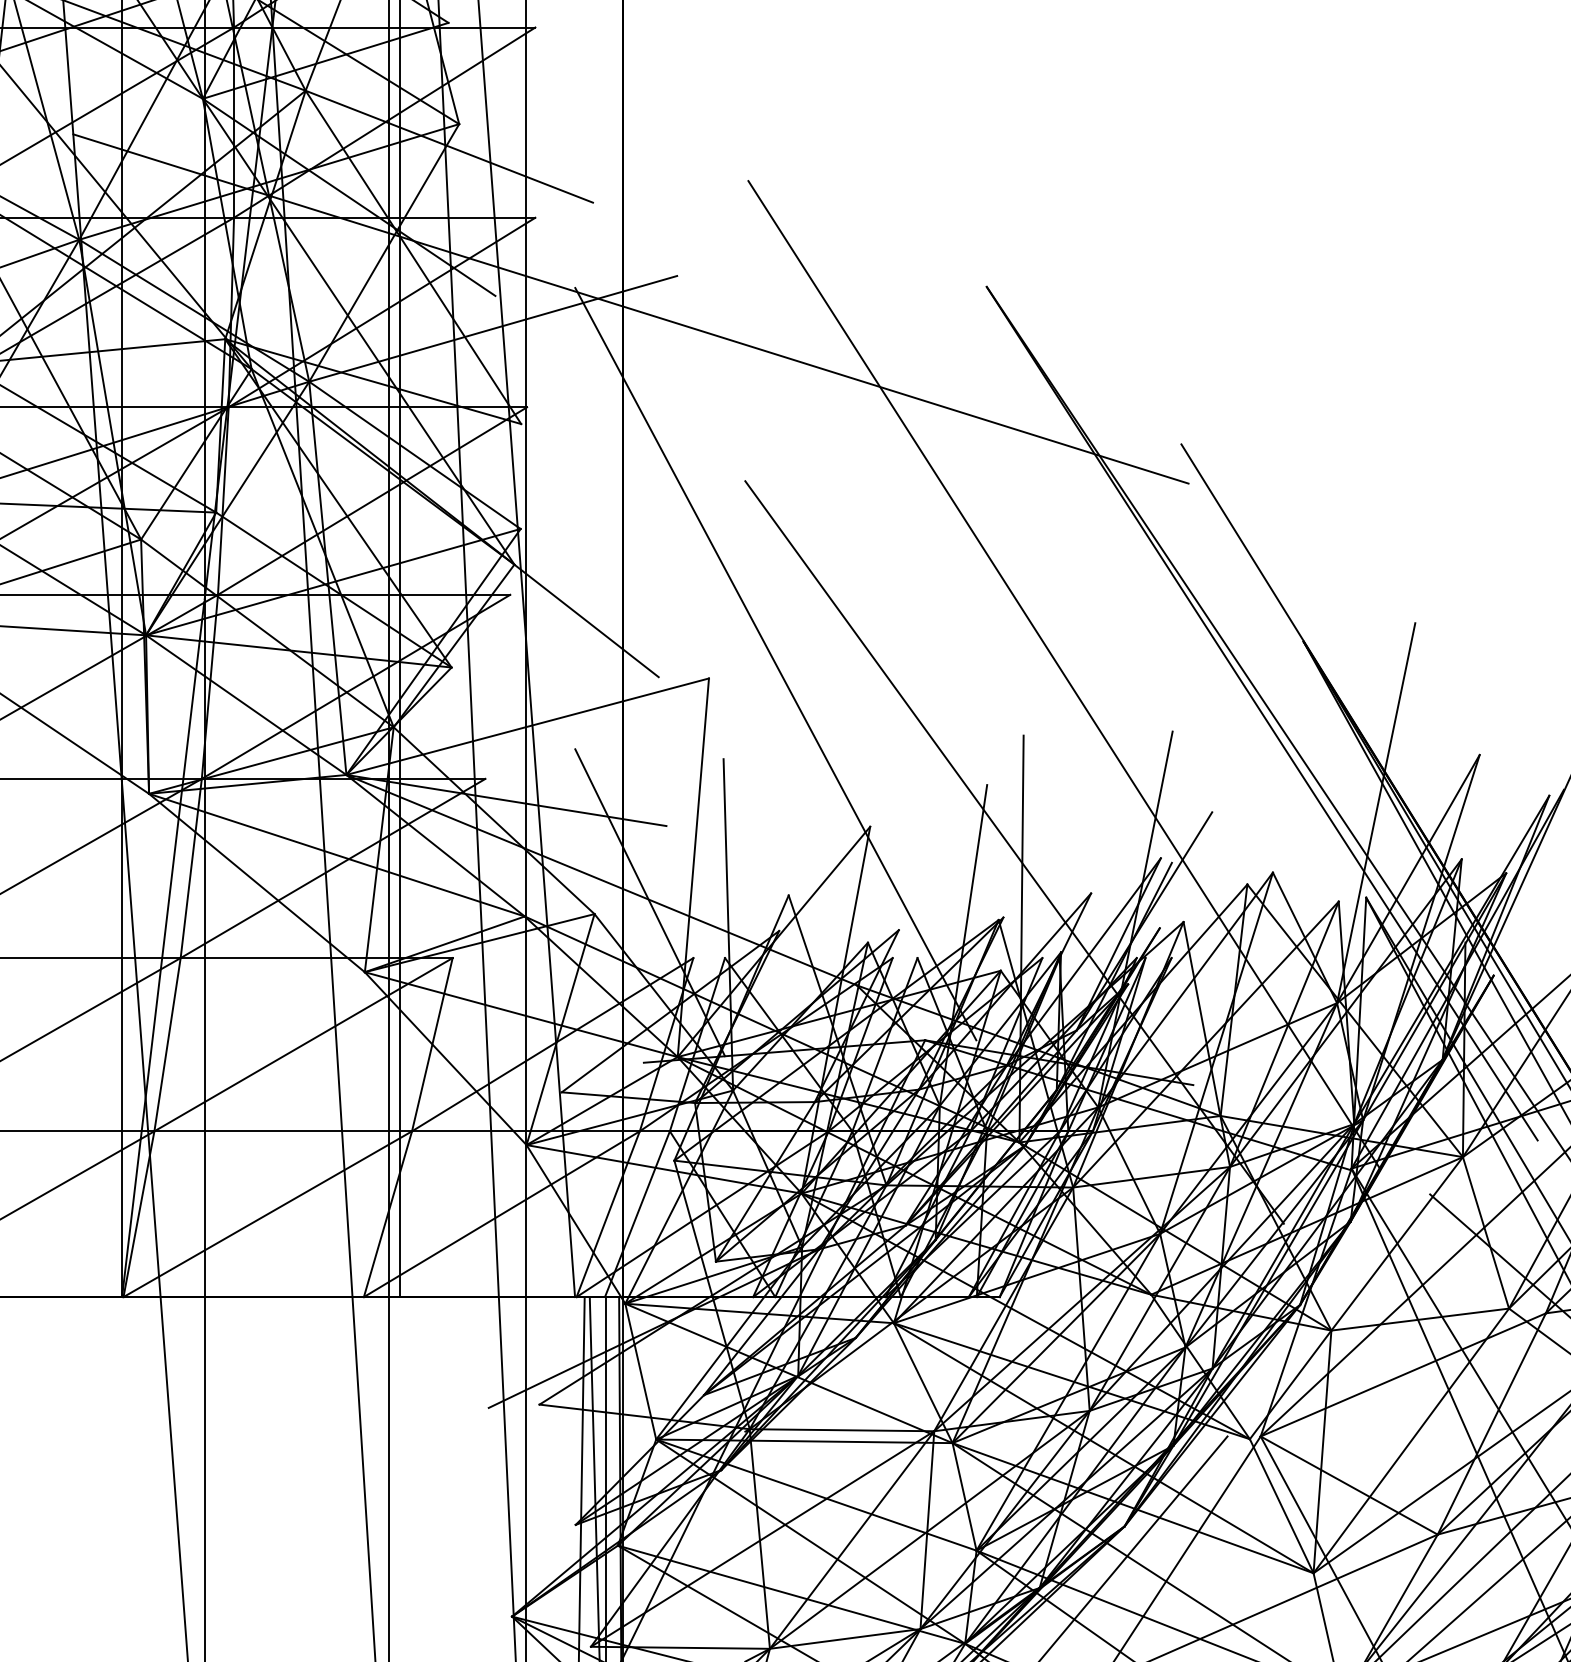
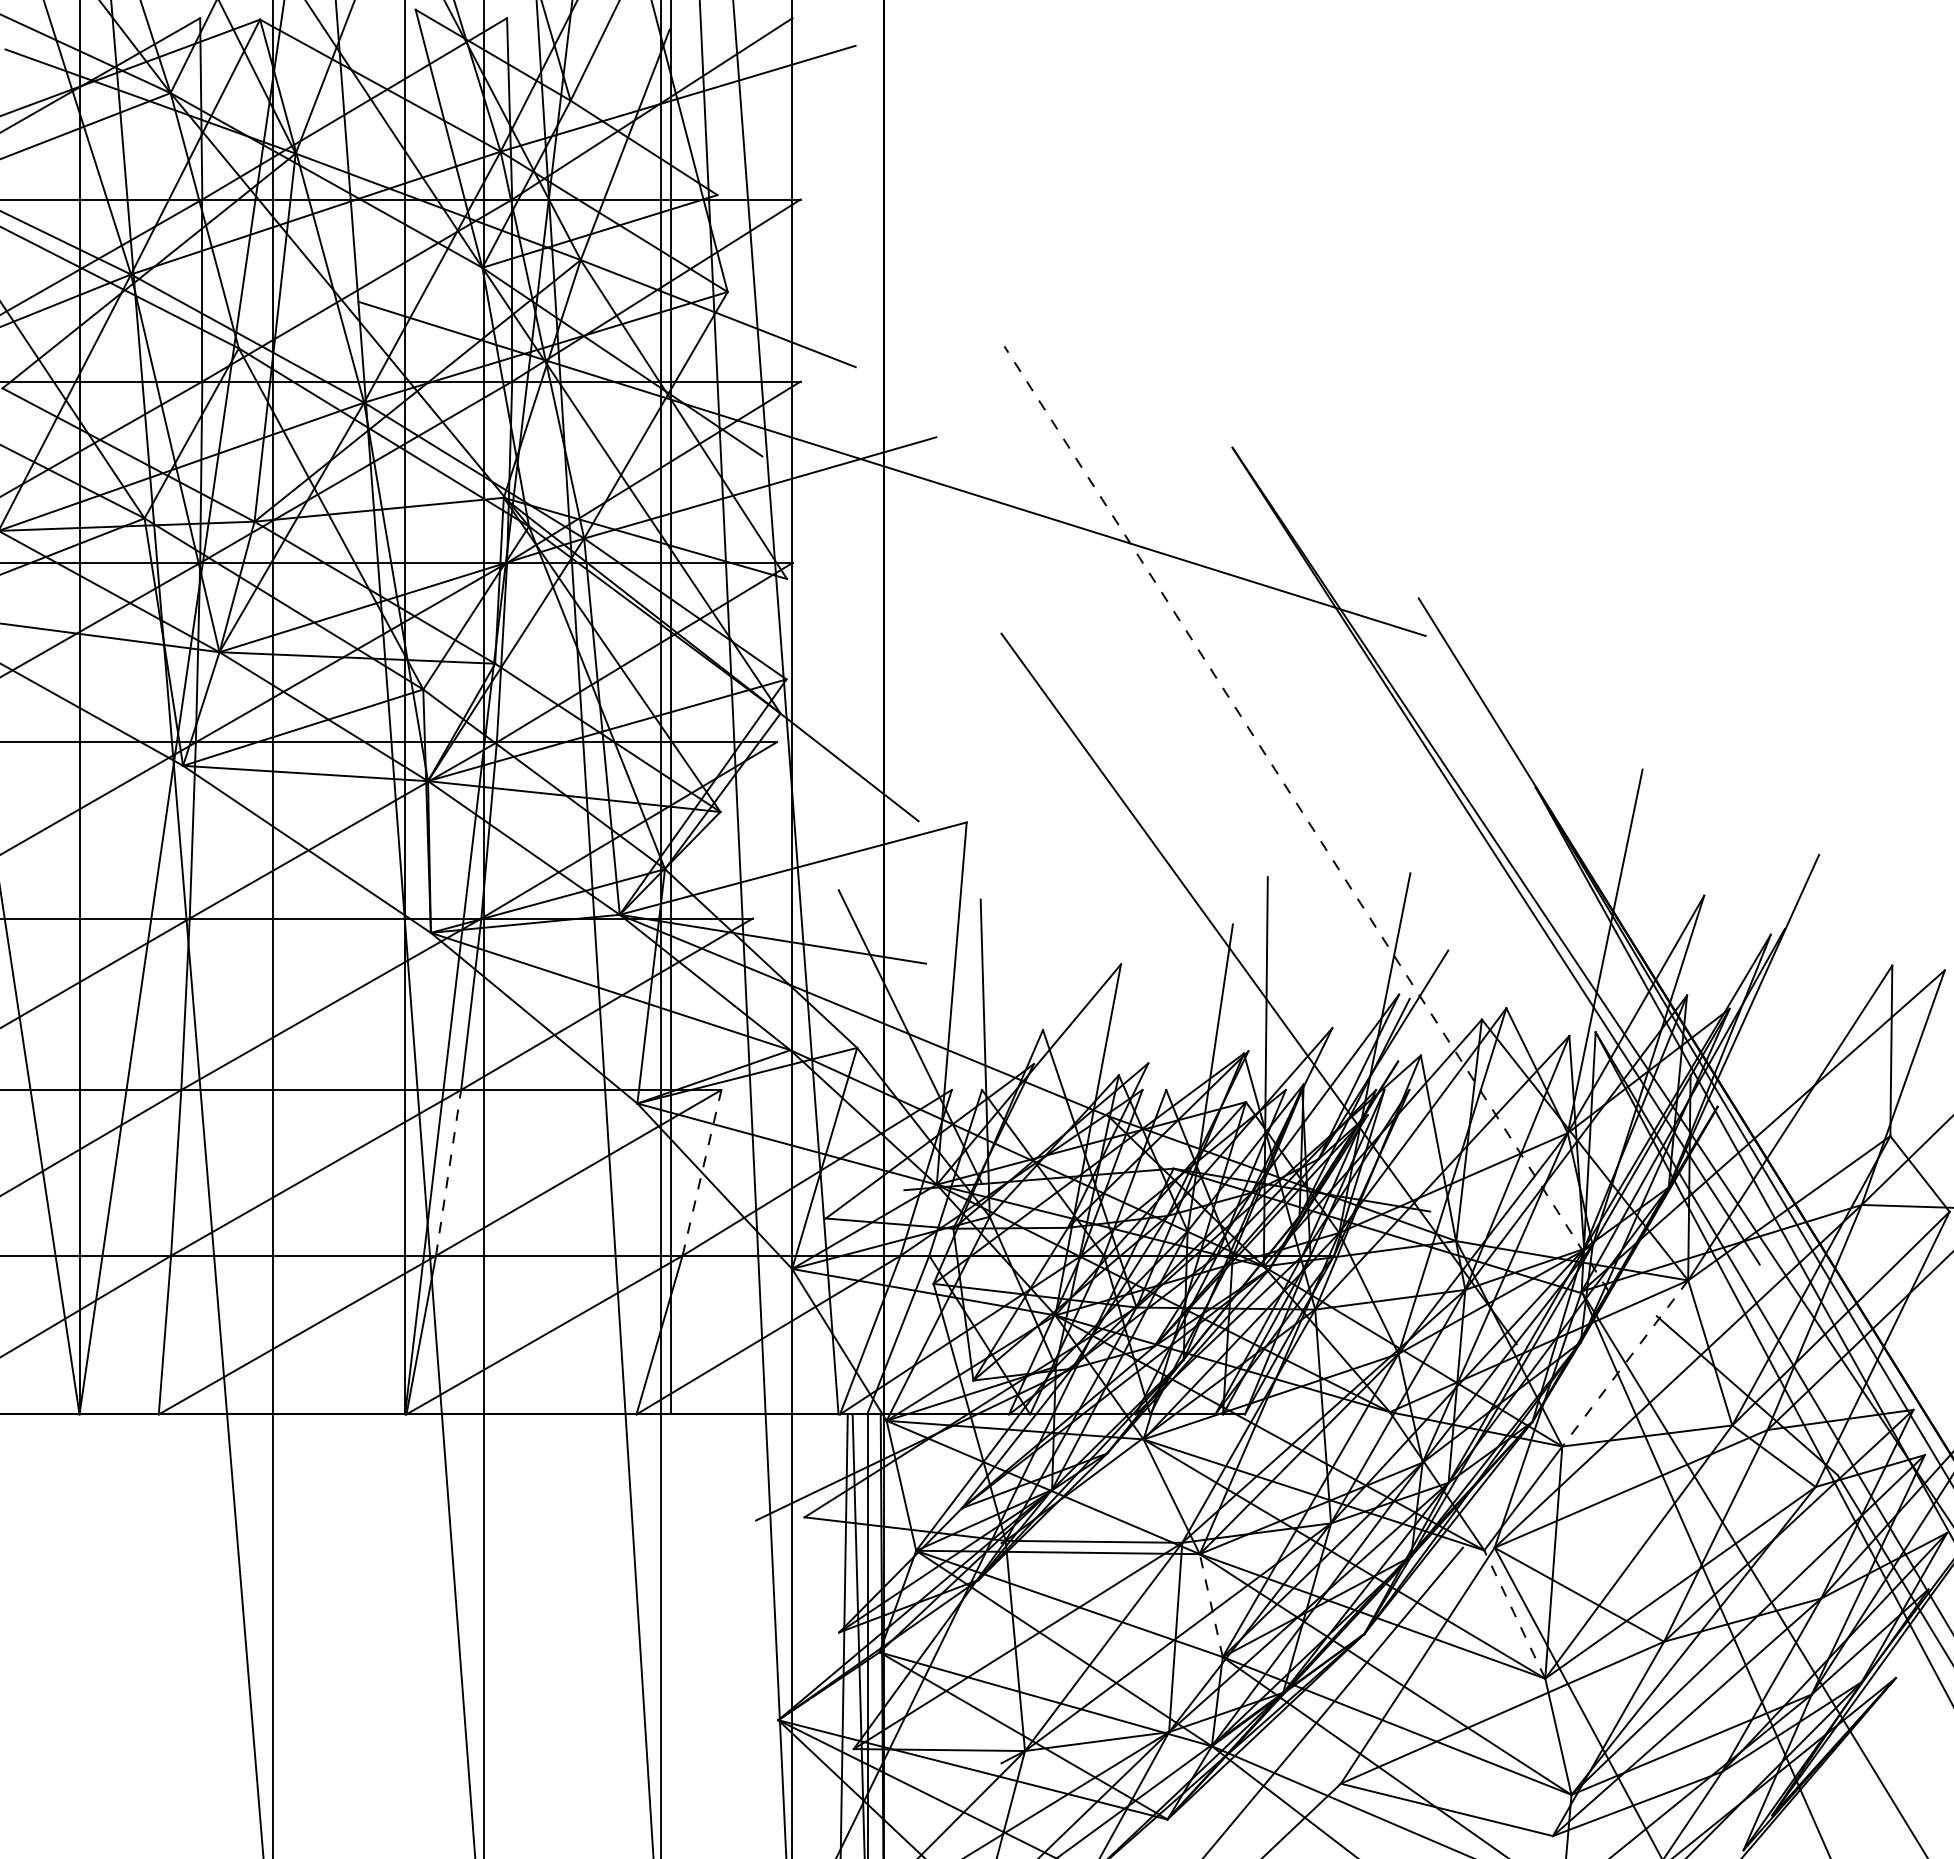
line: (775, 663) -> (1030, 808), removed
line: (1064, 674) -> (1306, 818), solid -> dashed
line: (167, 1044) -> (448, 1172), solid -> dashed
line: (432, 1044) -> (702, 1172), solid -> dashed
line: (1396, 1243) -> (1624, 1363), solid -> dashed
line: (964, 1496) -> (1211, 1605), solid -> dashed
line: (1281, 1506) -> (1514, 1614), solid -> dashed

